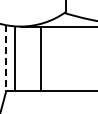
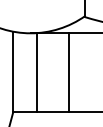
line: (6, 58) -> (13, 72), dashed -> solid
line: (14, 58) -> (36, 72), moved
line: (40, 58) -> (68, 72), moved

